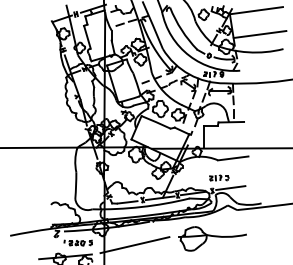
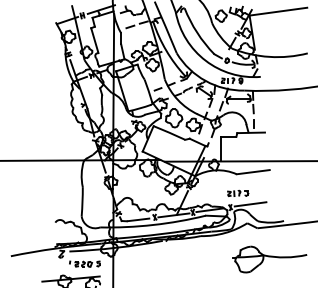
line: (259, 34) -> (281, 37), removed
part: (212, 238) -> (269, 259), moved
line: (134, 245) -> (145, 266), removed

